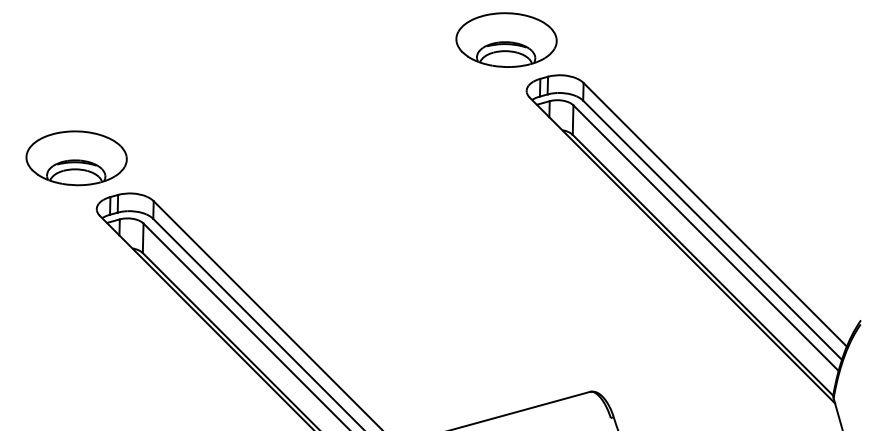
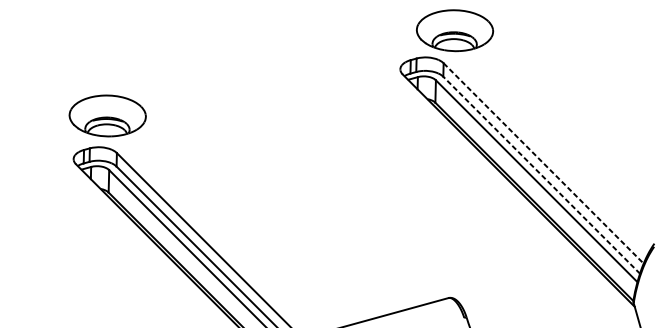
part: (506, 39) -> (454, 30), moved
part: (76, 158) -> (107, 116), moved
line: (715, 215) -> (543, 164), solid -> dashed
line: (712, 230) -> (541, 175), solid -> dashed

